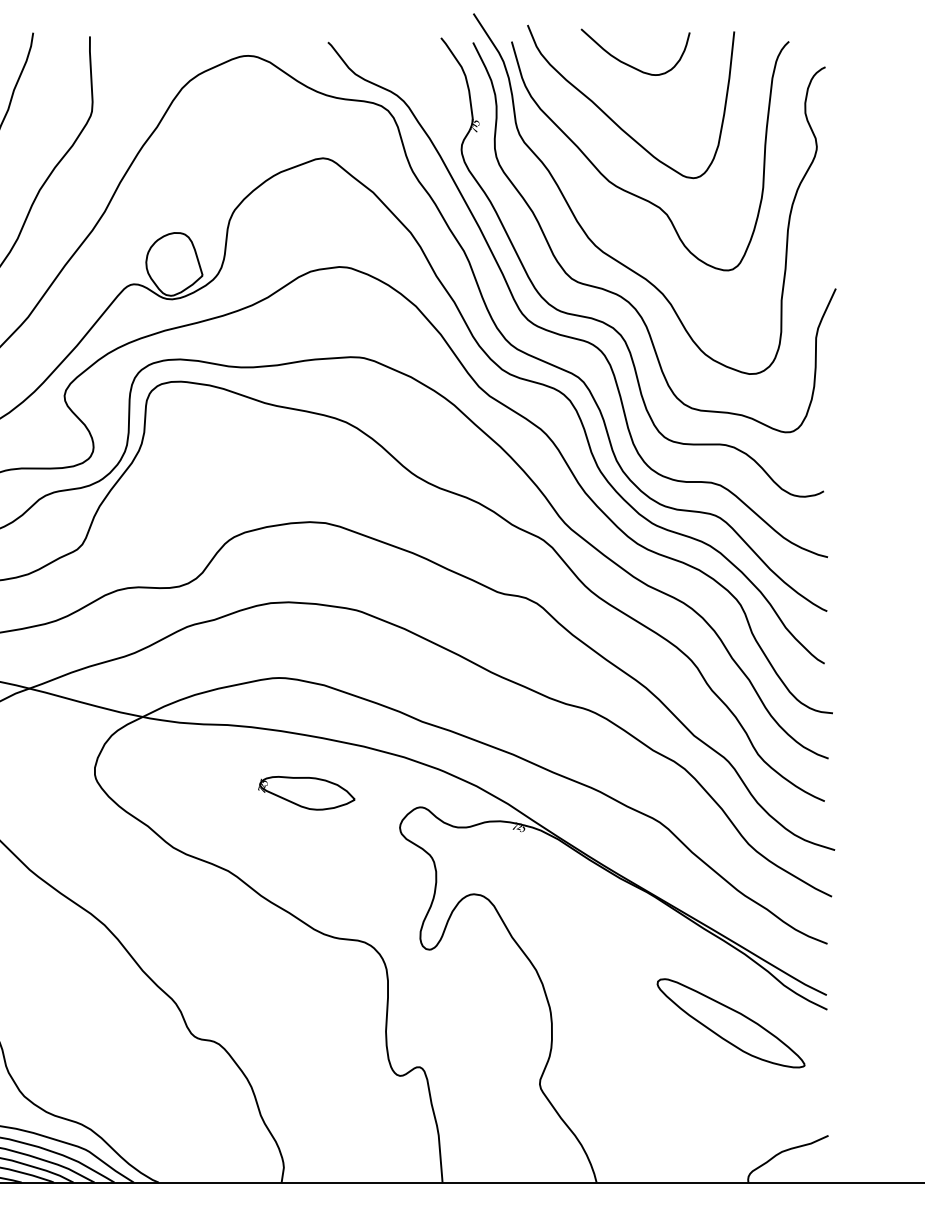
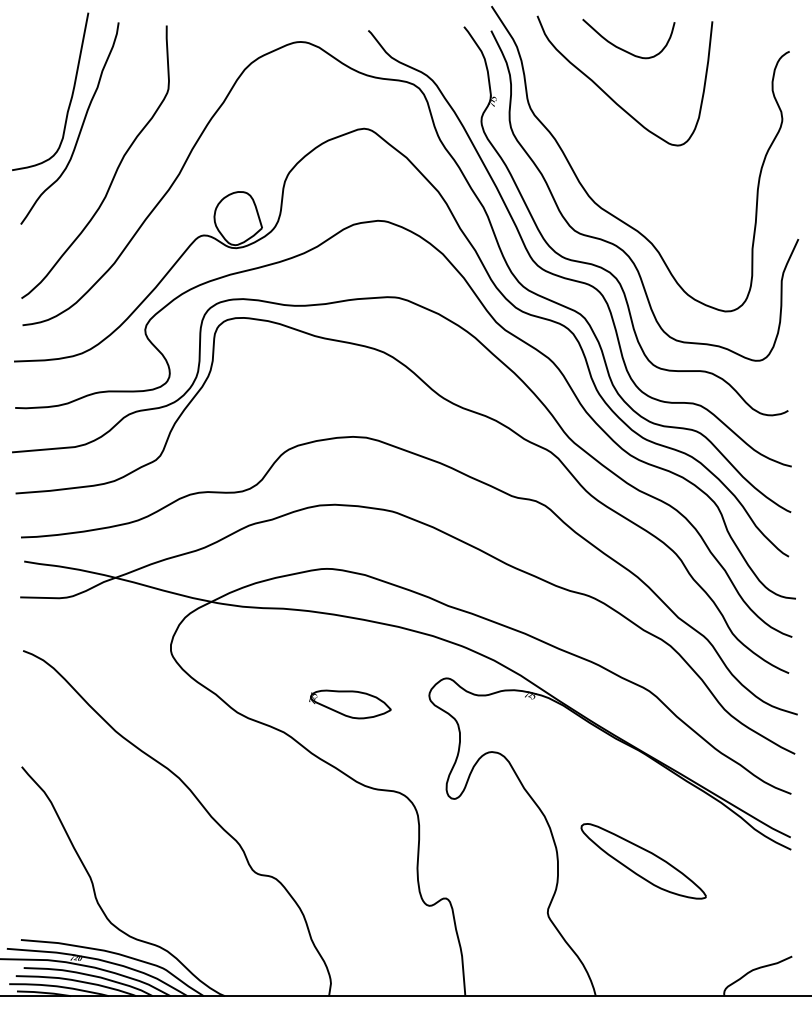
curve: (631, 192) -> (625, 157), removed
part: (306, 793) -> (350, 704), moved
part: (730, 1023) -> (643, 861), moved

